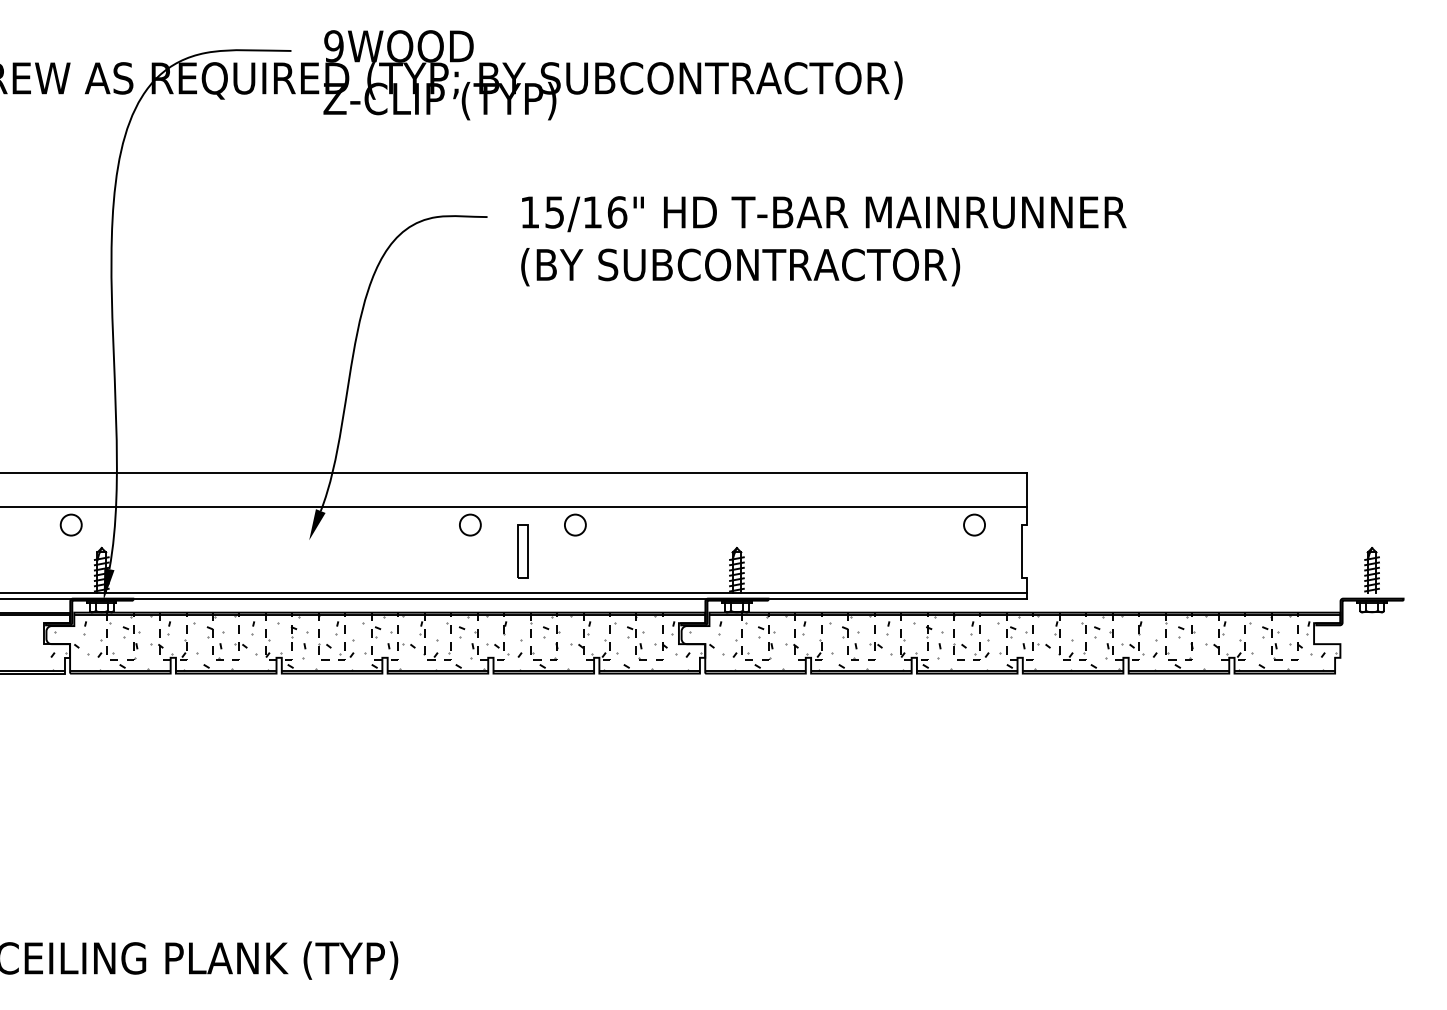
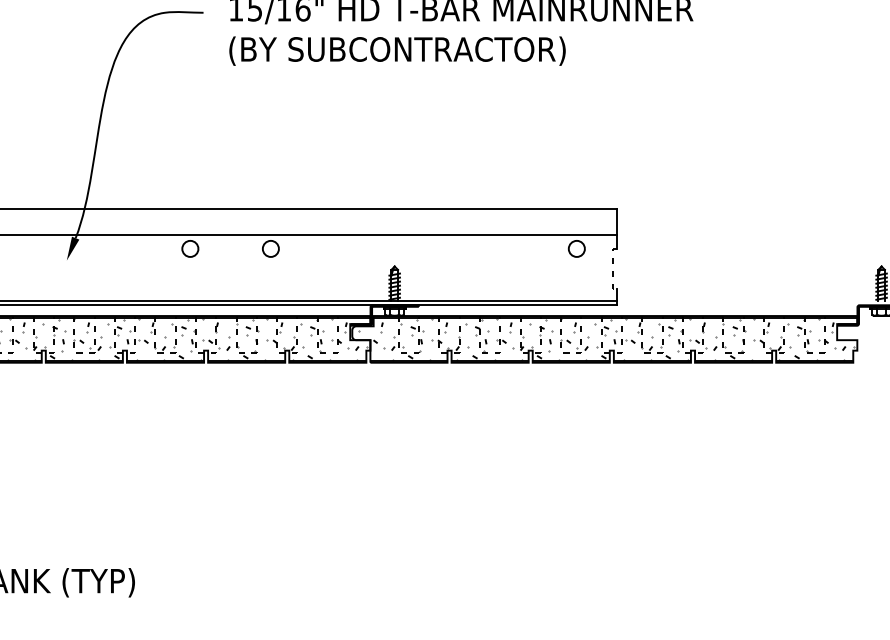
part: (522, 551) -> (230, 269), removed
line: (1021, 551) -> (612, 269), solid -> dashed

